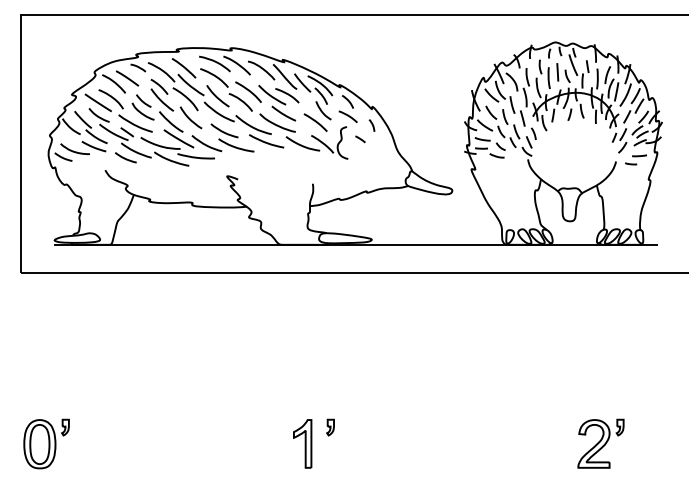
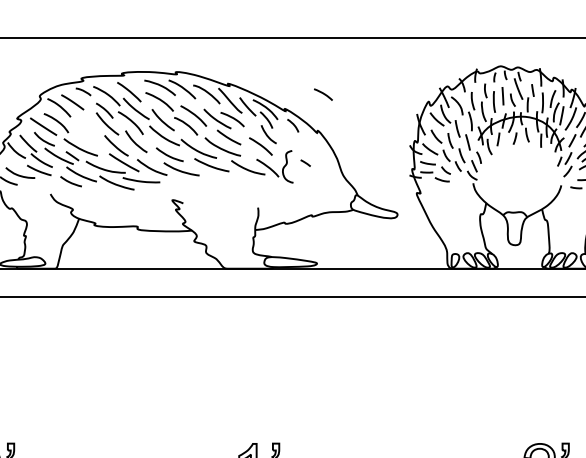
part: (142, 107) -> (87, 131), removed
curve: (347, 116) -> (322, 94), moved
curve: (371, 124) -> (316, 148), removed

